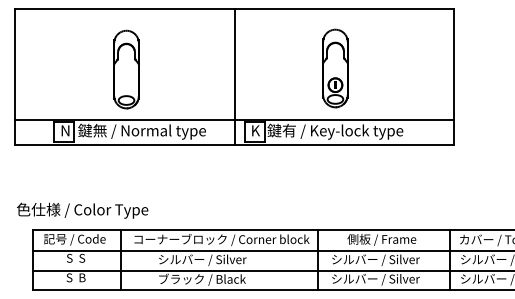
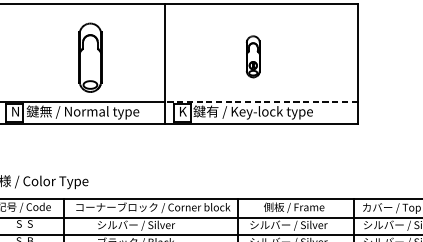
part: (335, 68) -> (253, 56), size x0.6
part: (126, 69) -> (90, 57), moved
line: (344, 119) -> (261, 101), solid -> dashed

